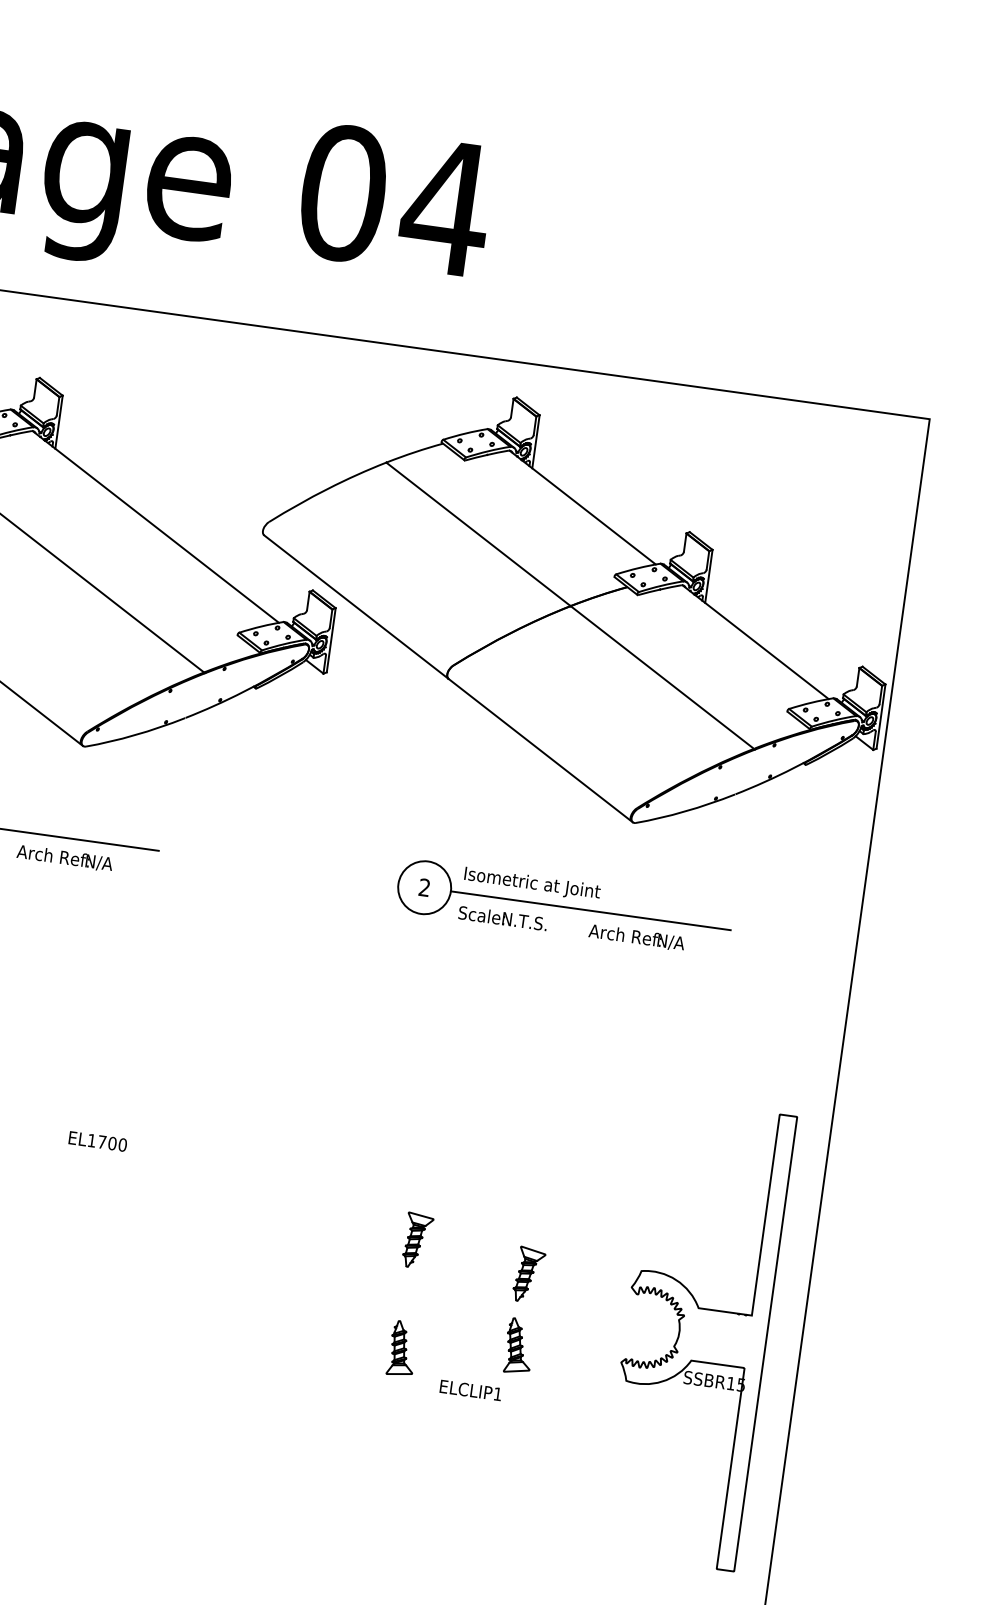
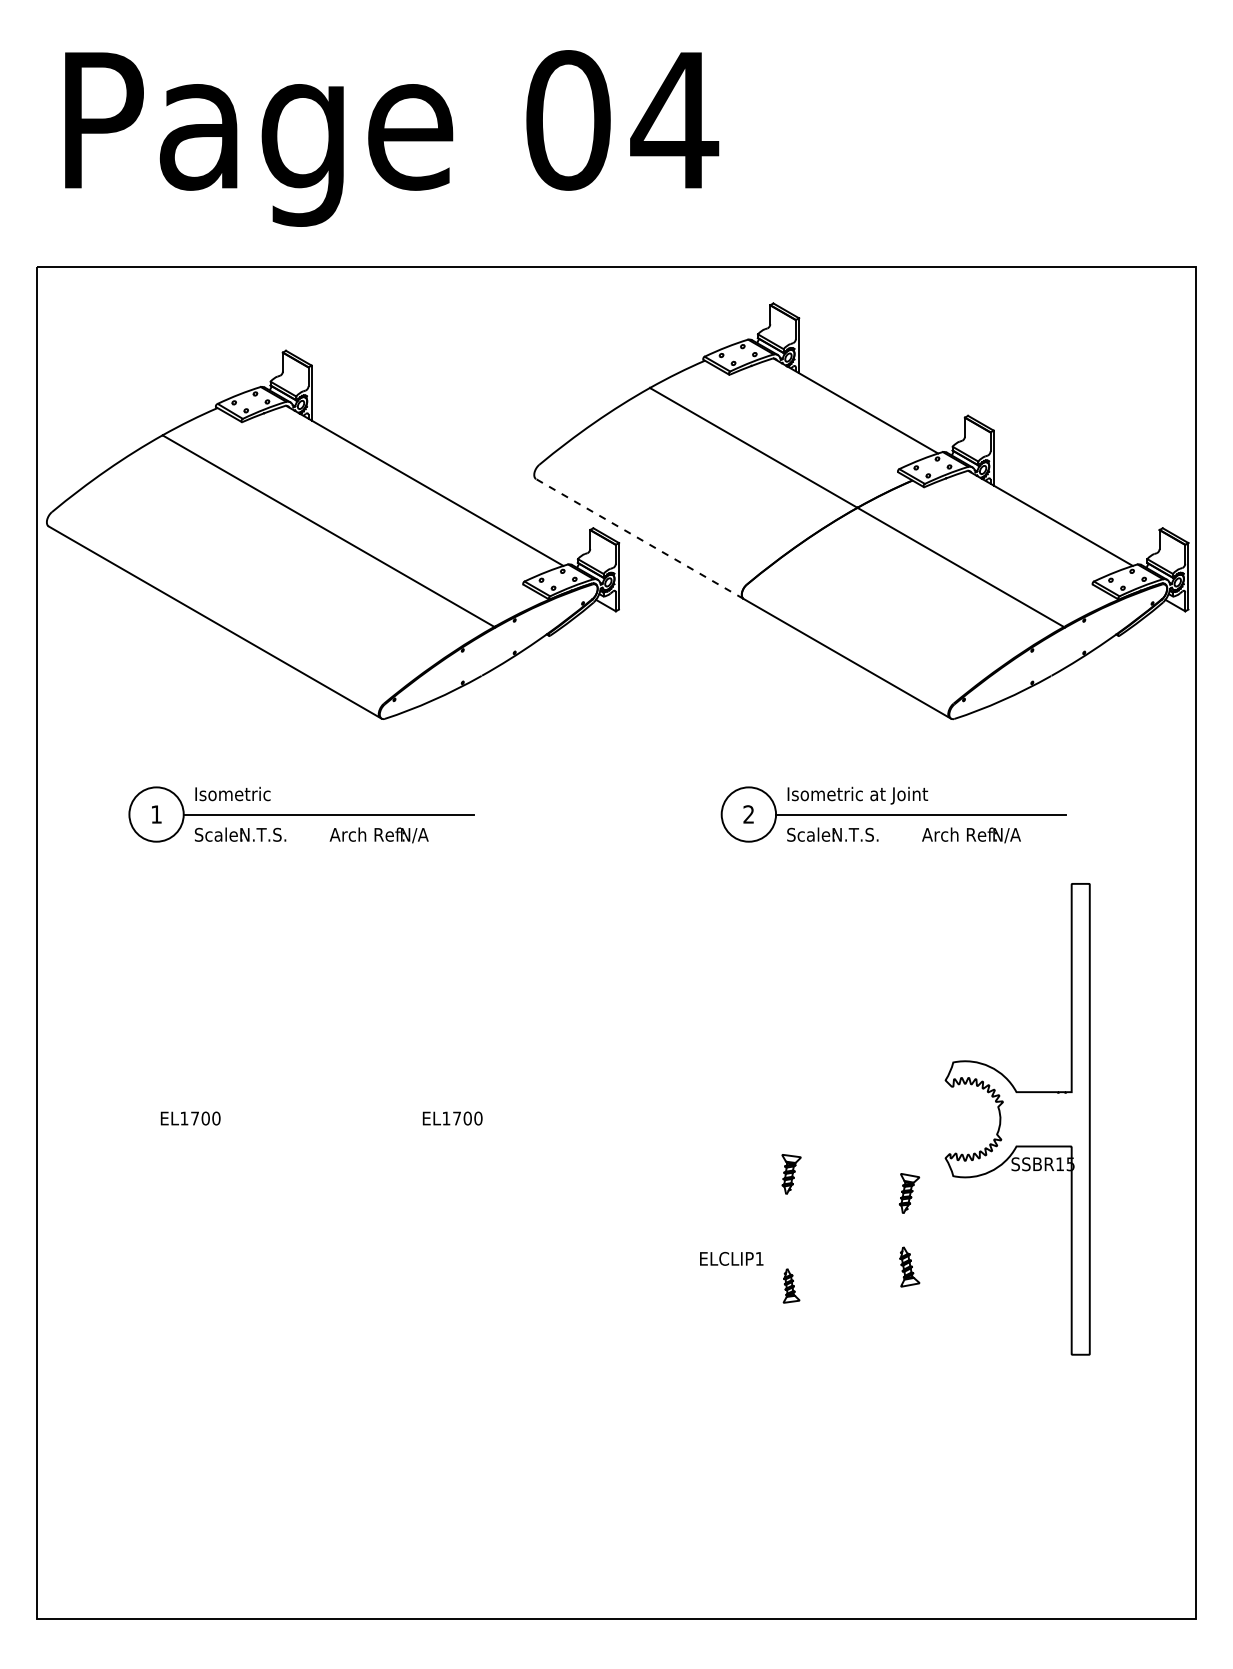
line: (355, 607) -> (639, 539), solid -> dashed
part: (417, 1240) -> (791, 1173), size x0.7
part: (528, 1275) -> (909, 1193), size x0.7
part: (695, 1334) -> (1017, 1119), moved
part: (519, 1345) -> (909, 1266), size x0.7
part: (402, 1348) -> (791, 1285), size x0.6
text: (470, 1390) -> (731, 1258), moved

